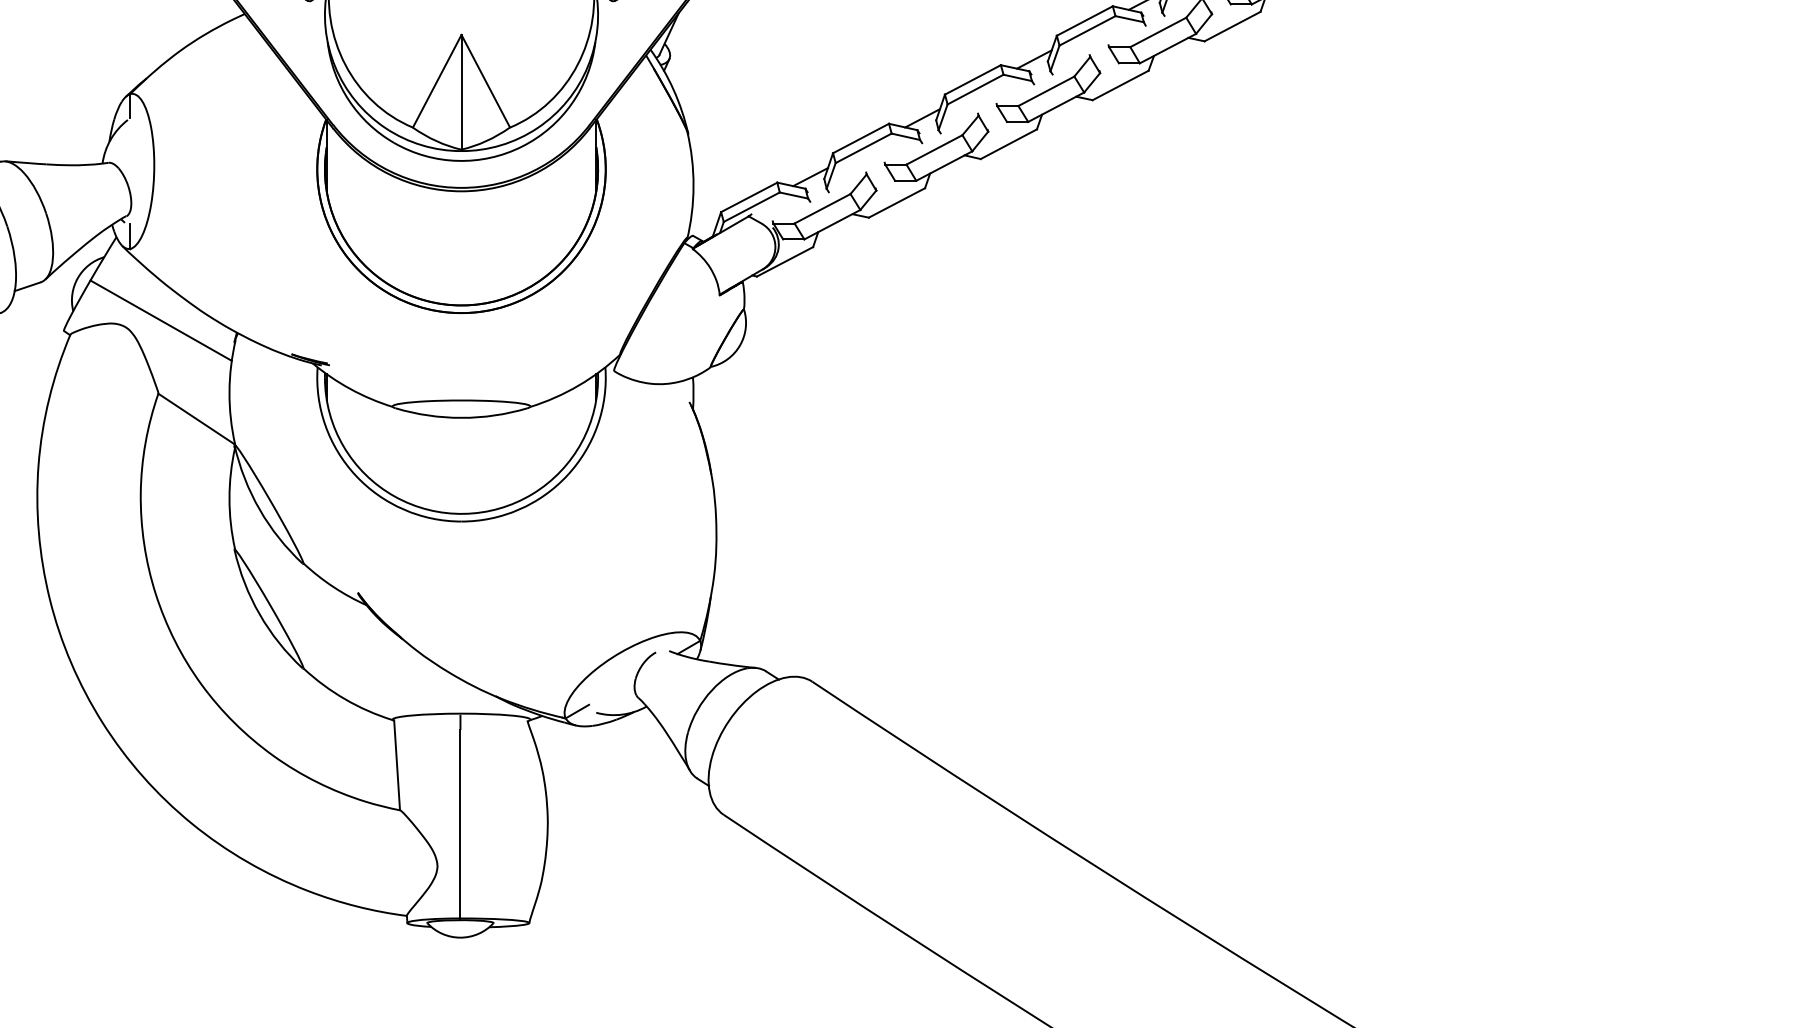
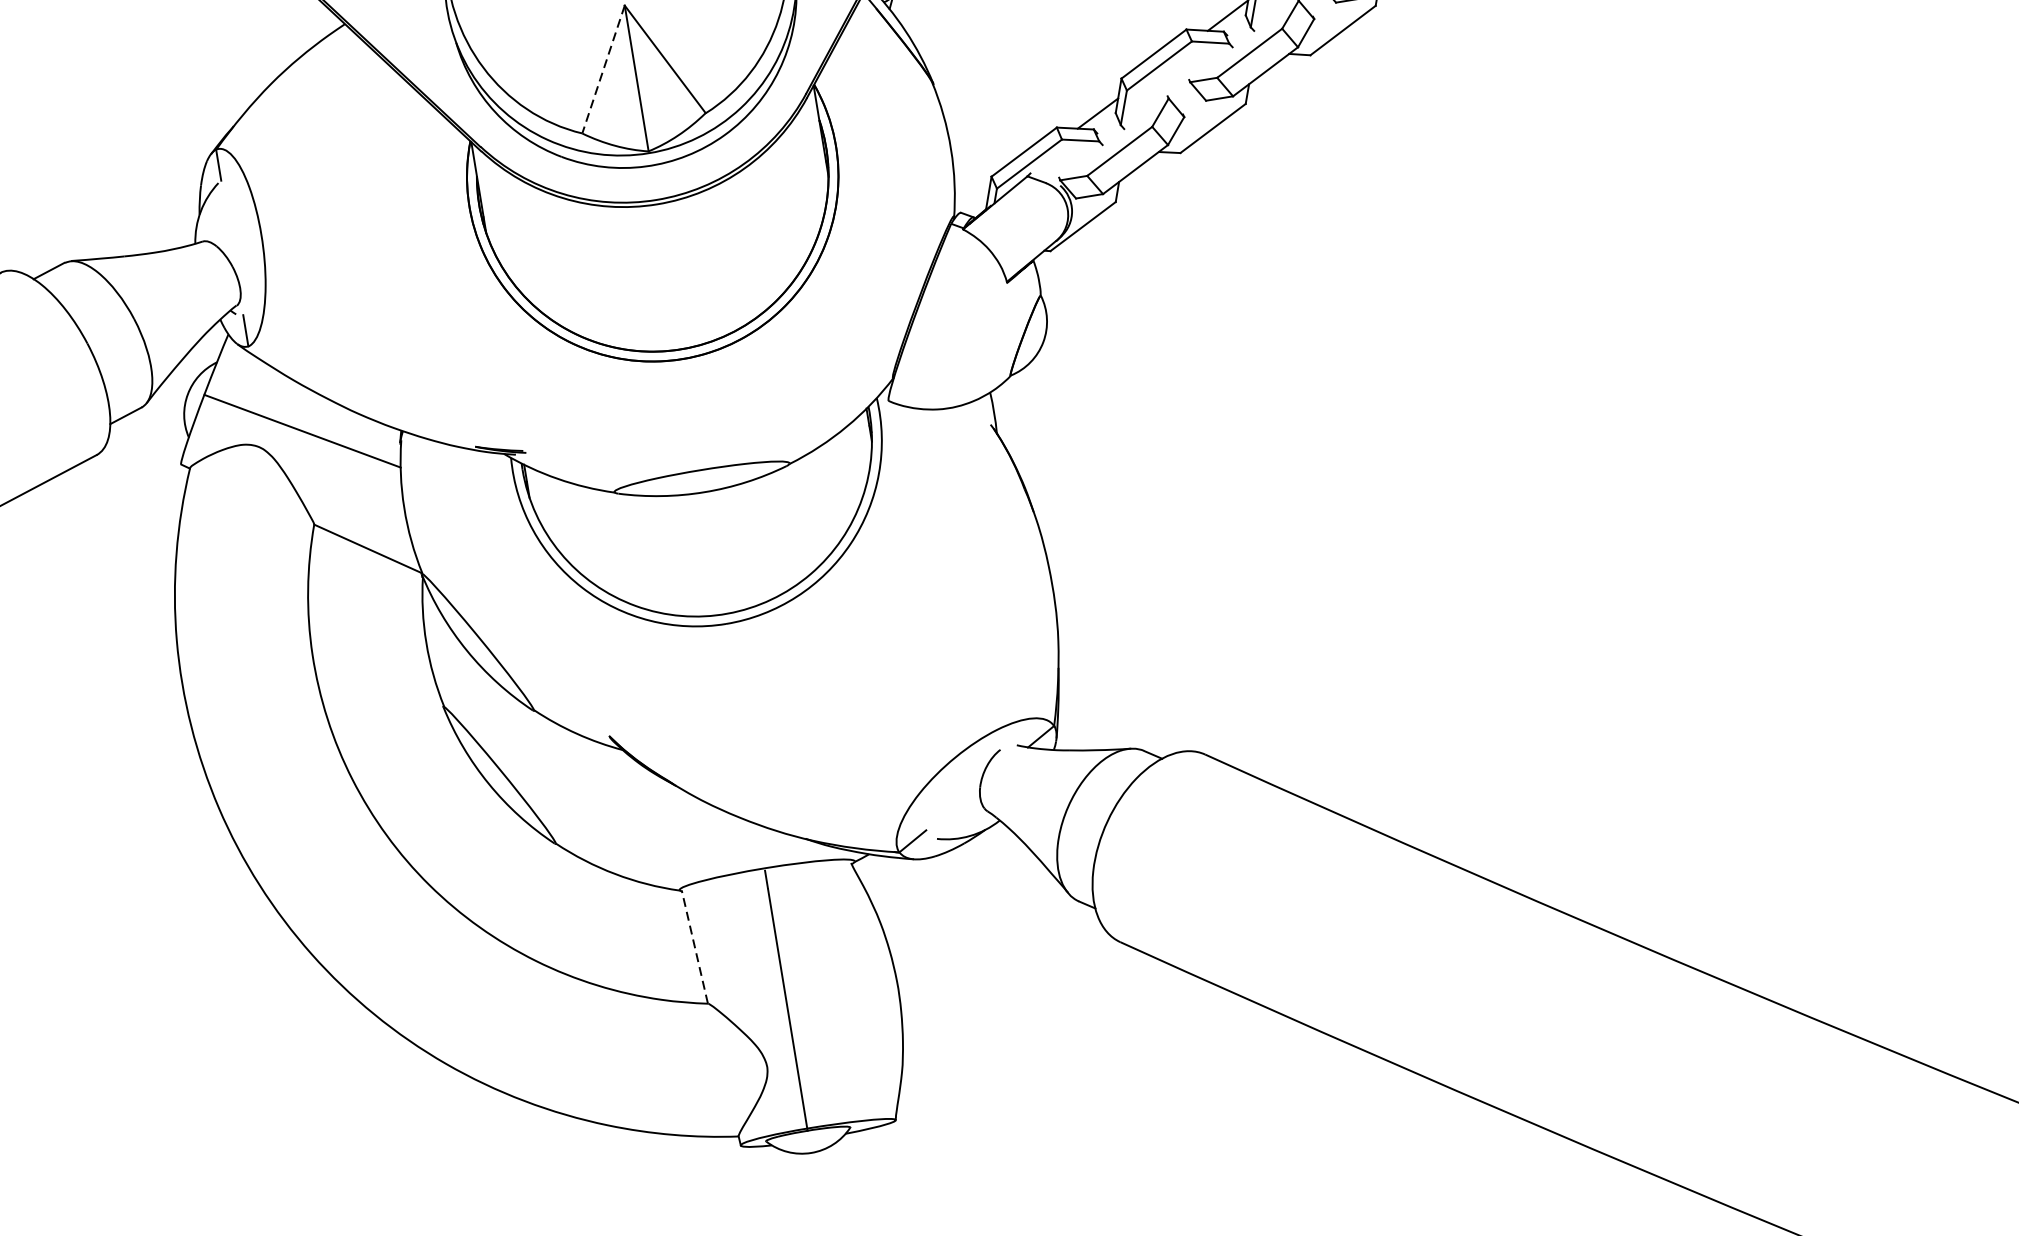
line: (437, 81) -> (603, 69), solid -> dashed
line: (397, 764) -> (695, 946), solid -> dashed

